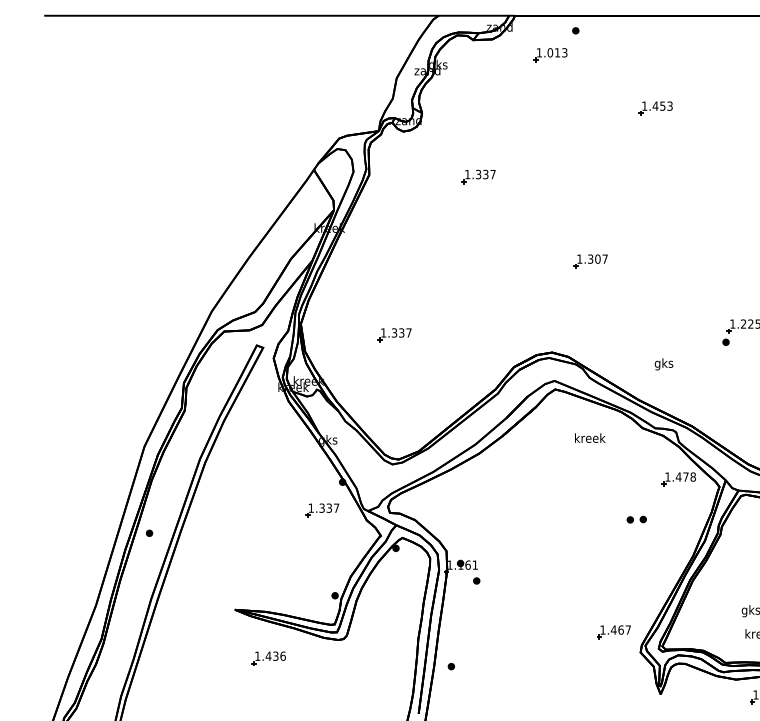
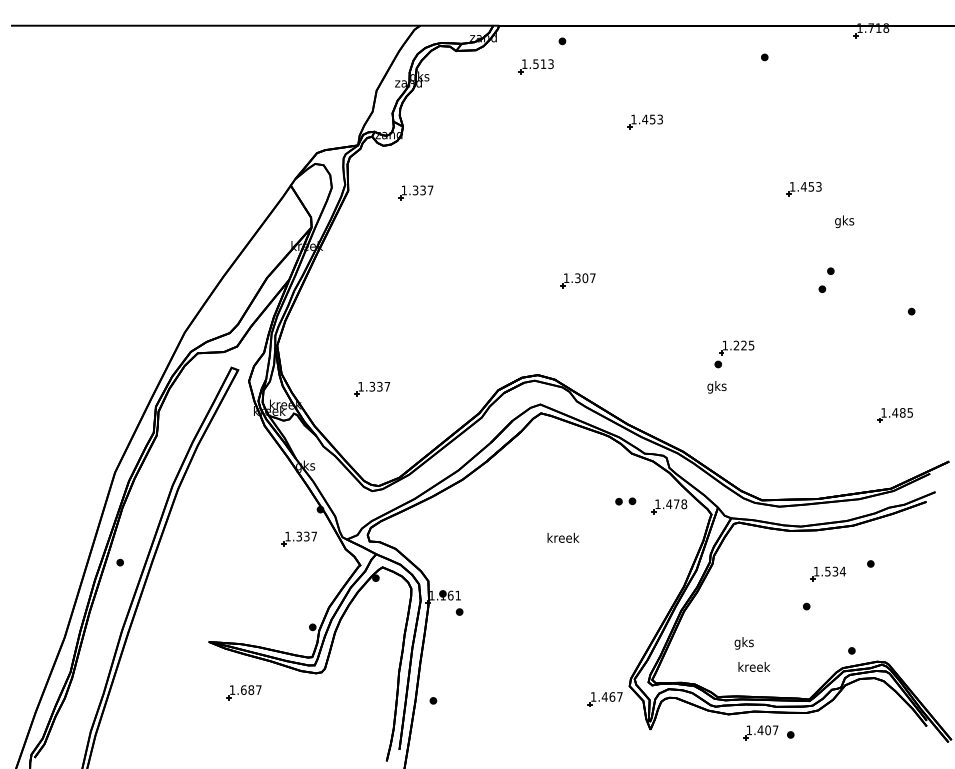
text: (549, 52) -> (535, 63), 1.013 -> 1.513
part: (478, 176) -> (415, 192), moved
part: (394, 334) -> (372, 388), moved
text: (663, 364) -> (716, 387), moved
text: (590, 437) -> (563, 537), moved
part: (636, 519) -> (625, 501), moved
part: (613, 632) -> (604, 699), moved
text: (275, 655) -> (250, 689), 1.436 -> 1.687

